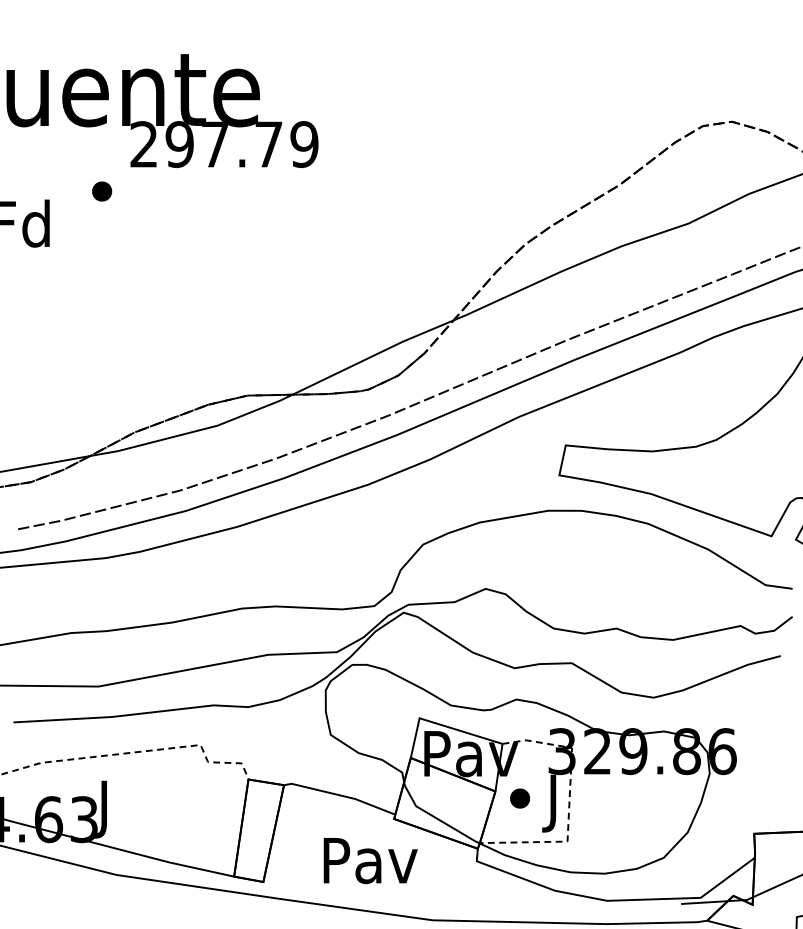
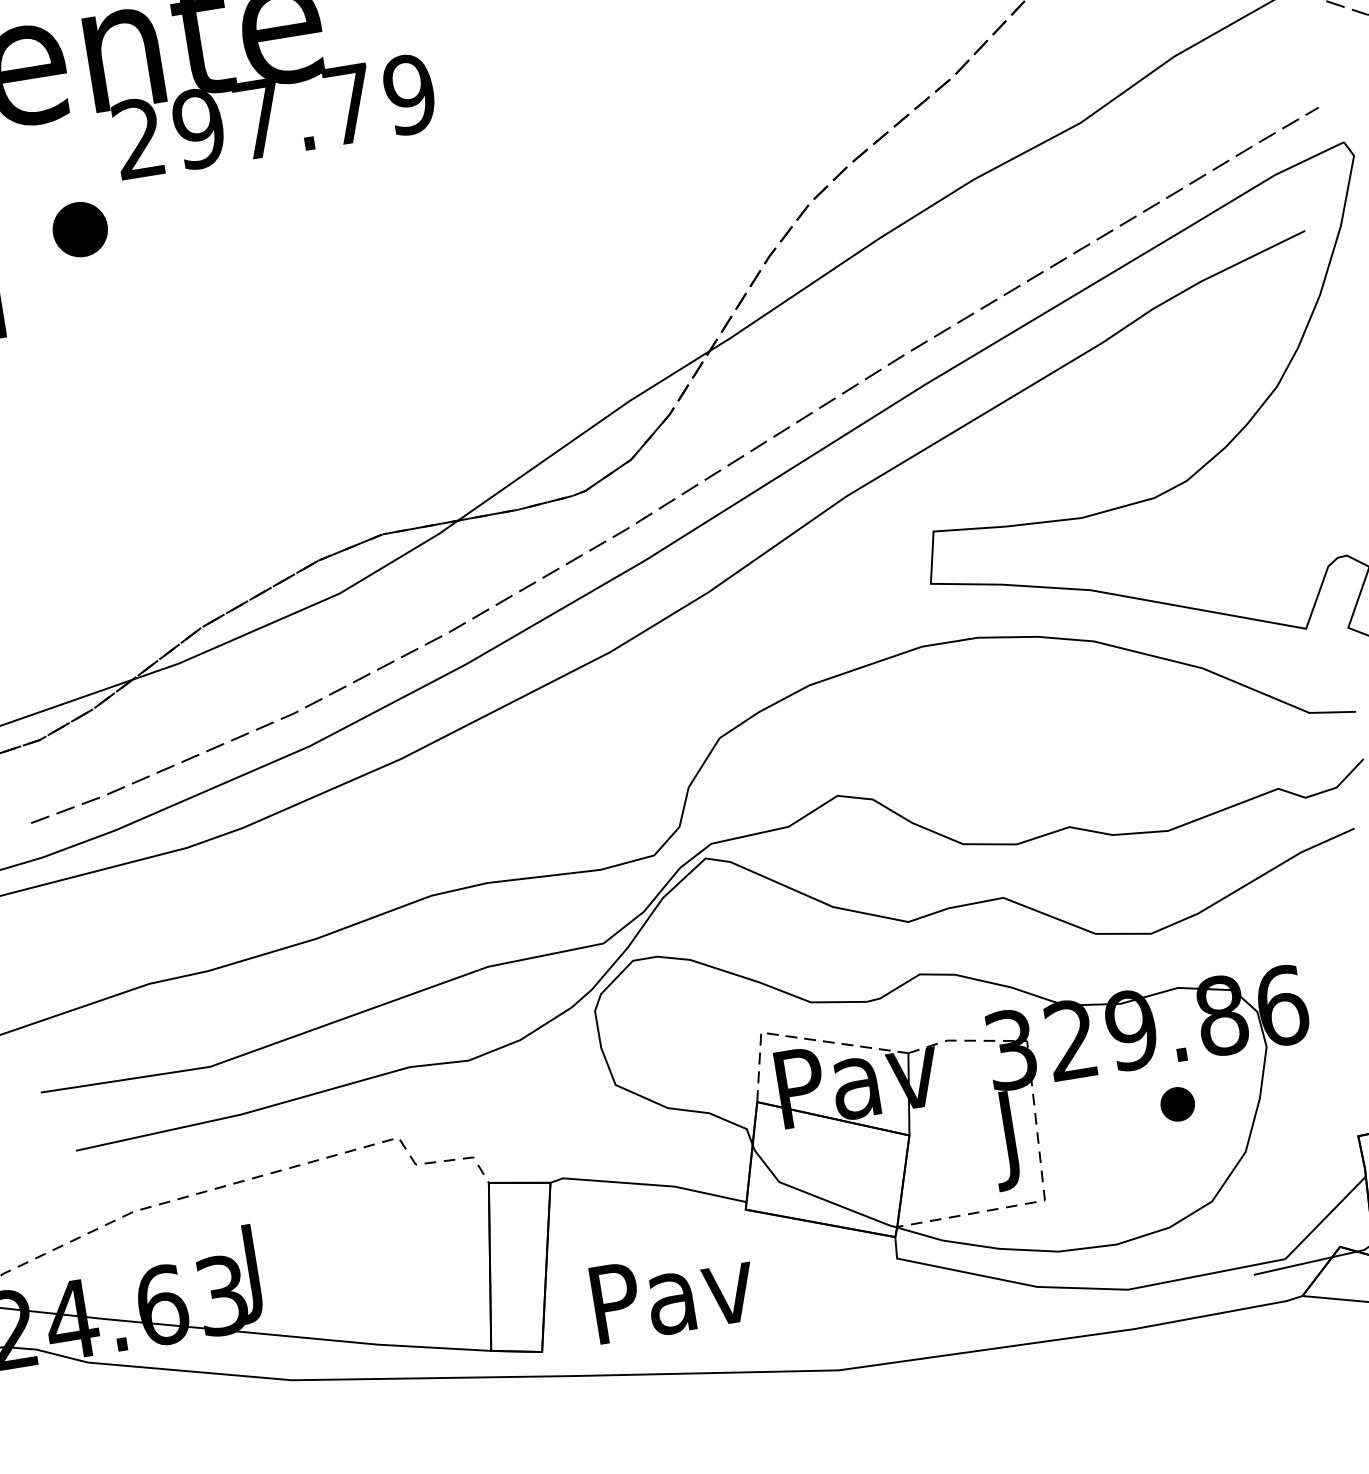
part: (102, 191) -> (81, 229), size x1.6
line: (441, 725) -> (800, 1038), solid -> dashed
part: (520, 798) -> (1178, 1104), moved
text: (370, 861) -> (673, 1295), moved

